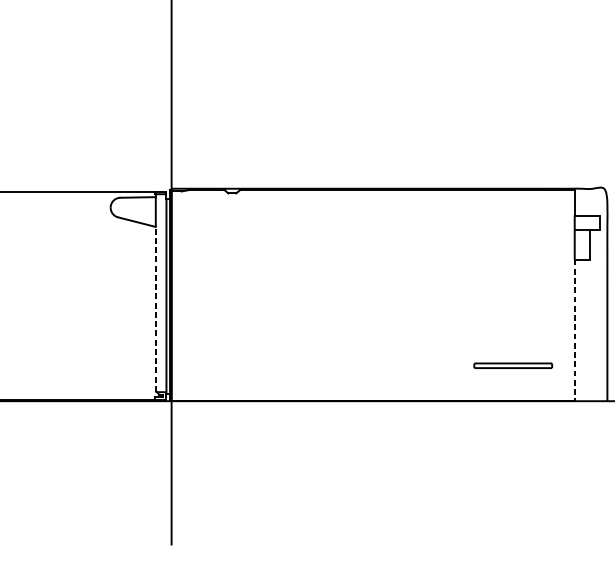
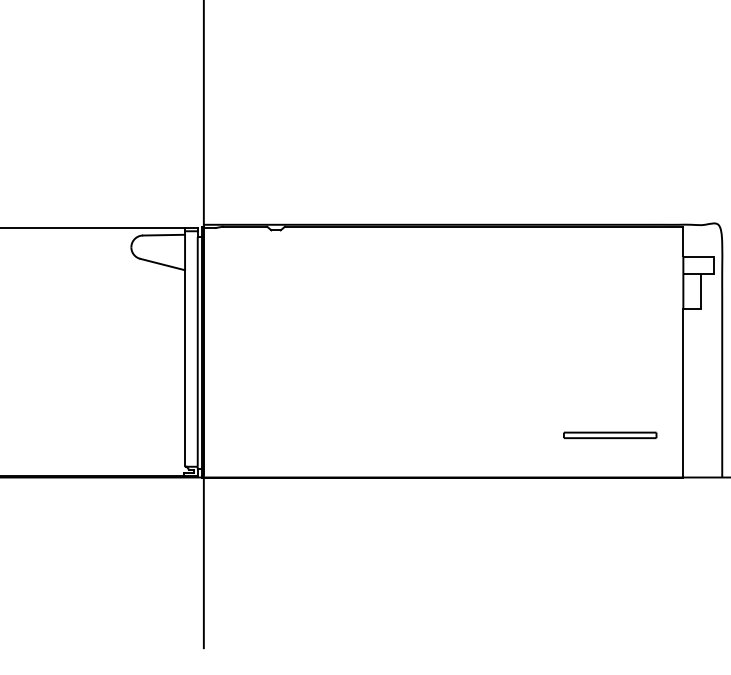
line: (156, 308) -> (185, 367), dashed -> solid
line: (574, 330) -> (683, 393), dashed -> solid

